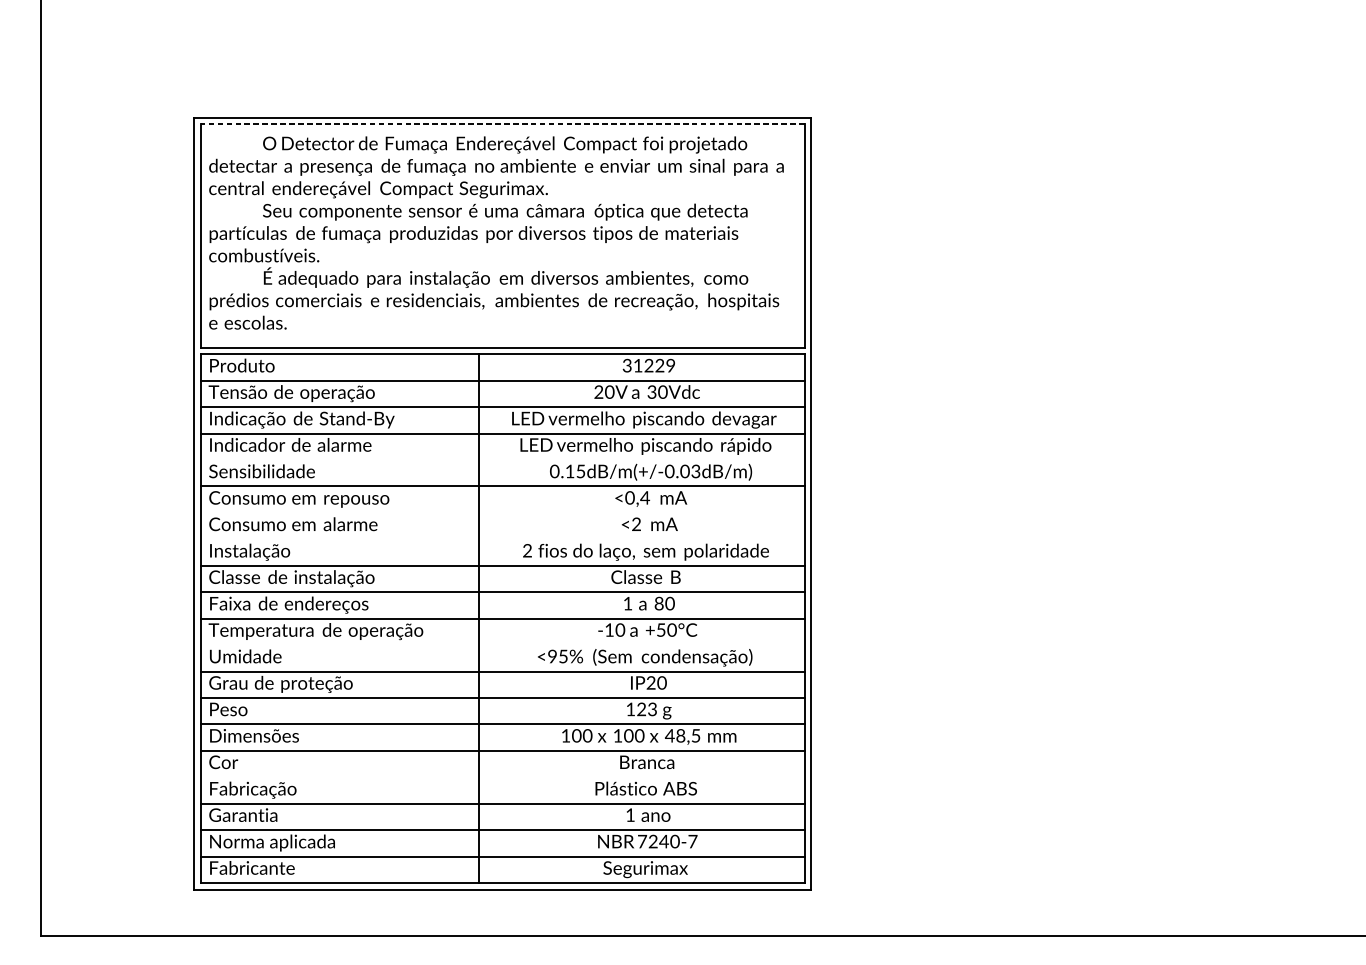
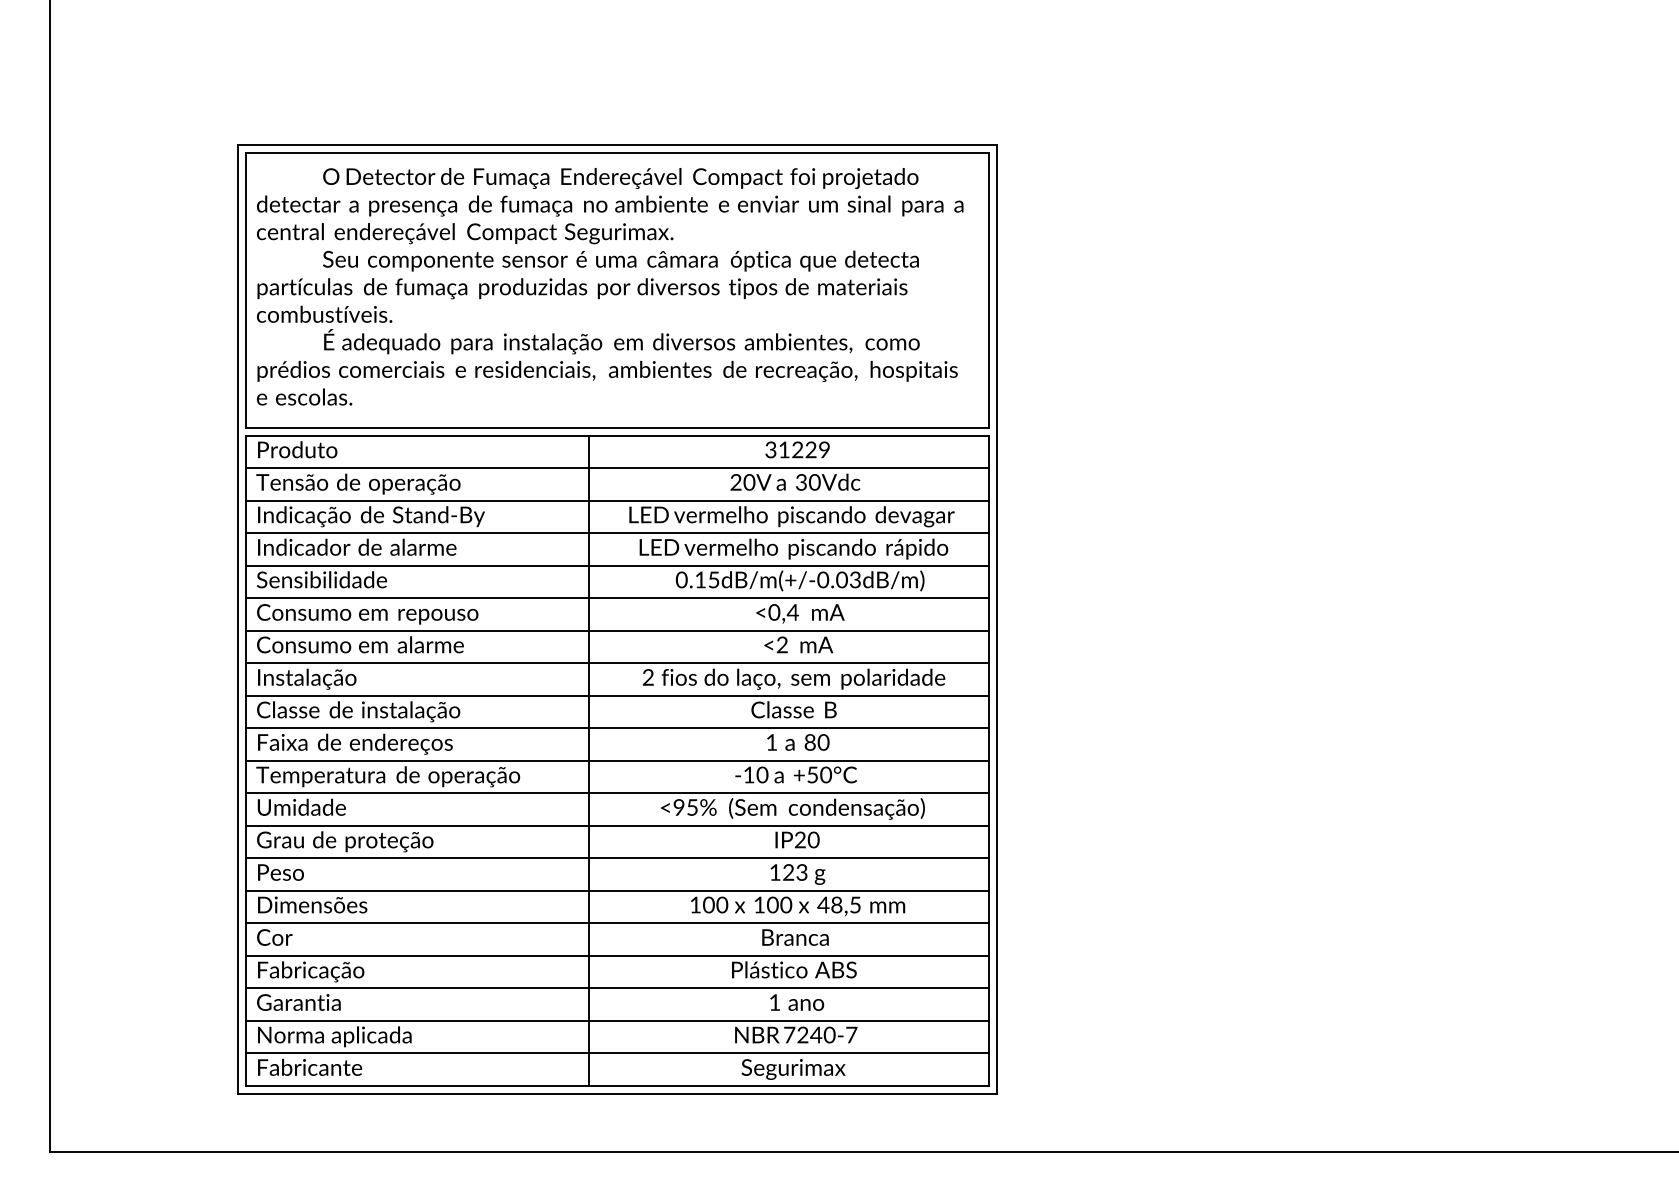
line: (502, 123) -> (617, 152), dashed -> solid
line: (502, 459) -> (617, 565), added
line: (502, 512) -> (617, 630), added
line: (502, 539) -> (617, 663), added
line: (502, 645) -> (617, 793), added
line: (502, 776) -> (617, 955), added

